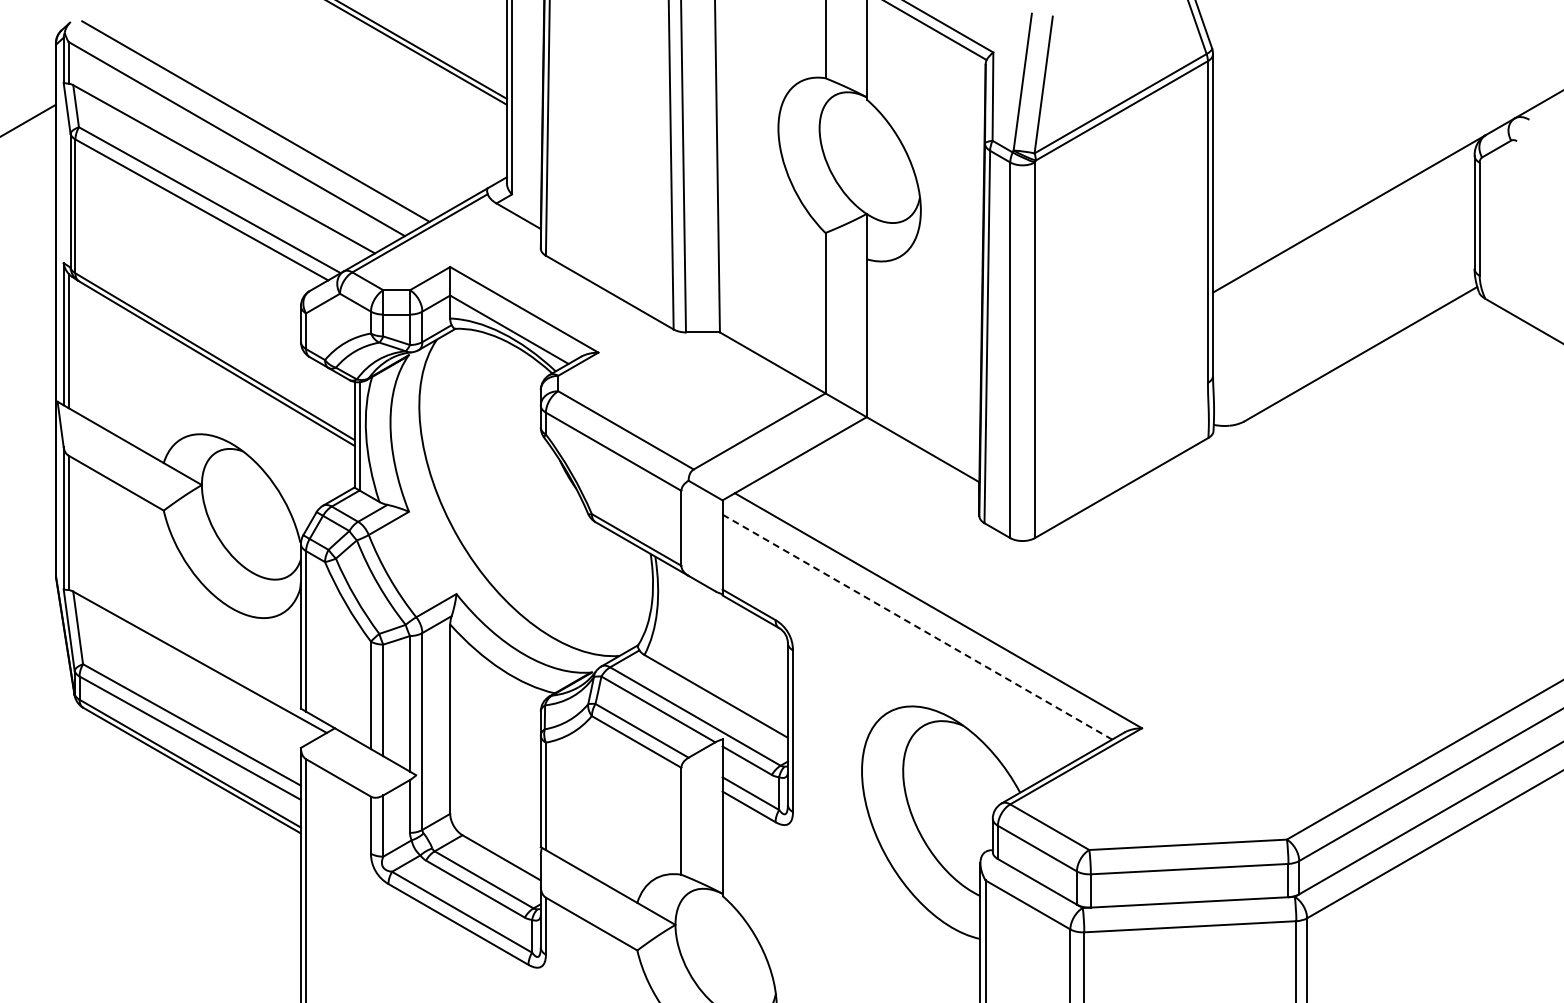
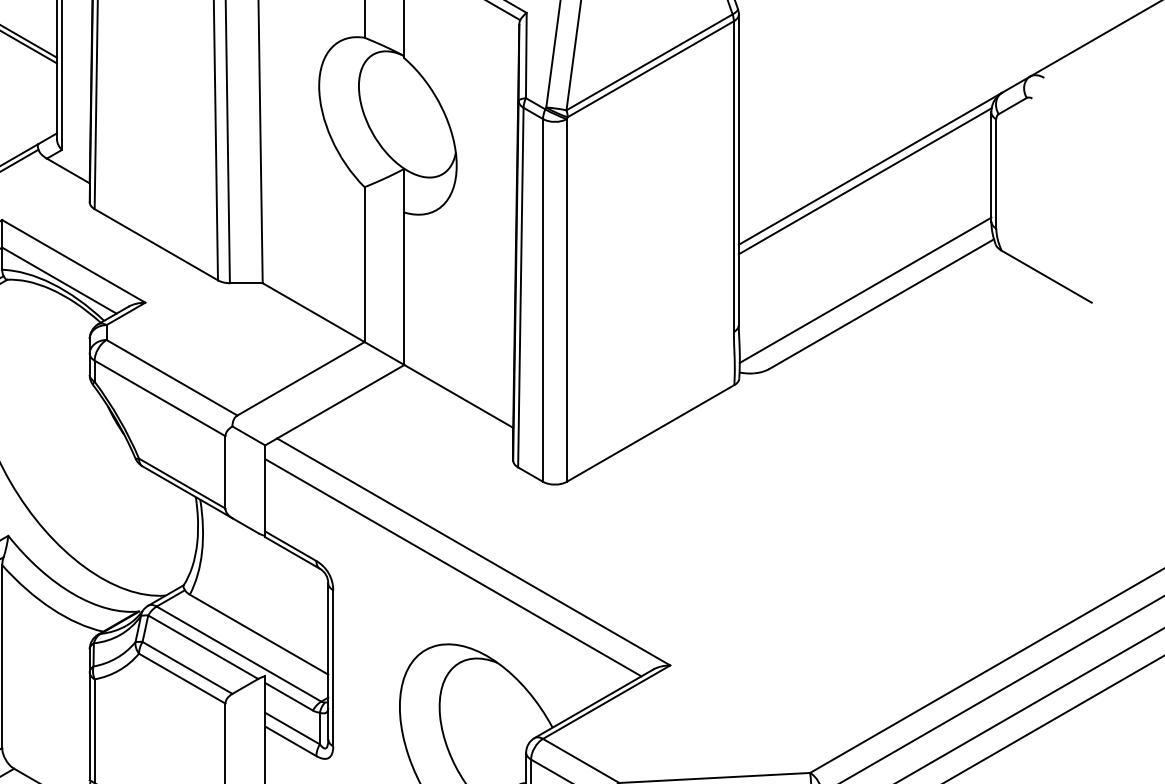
line: (1343, 226) -> (864, 180), added
line: (1344, 339) -> (865, 290), added
line: (917, 627) -> (453, 568), dashed -> solid

